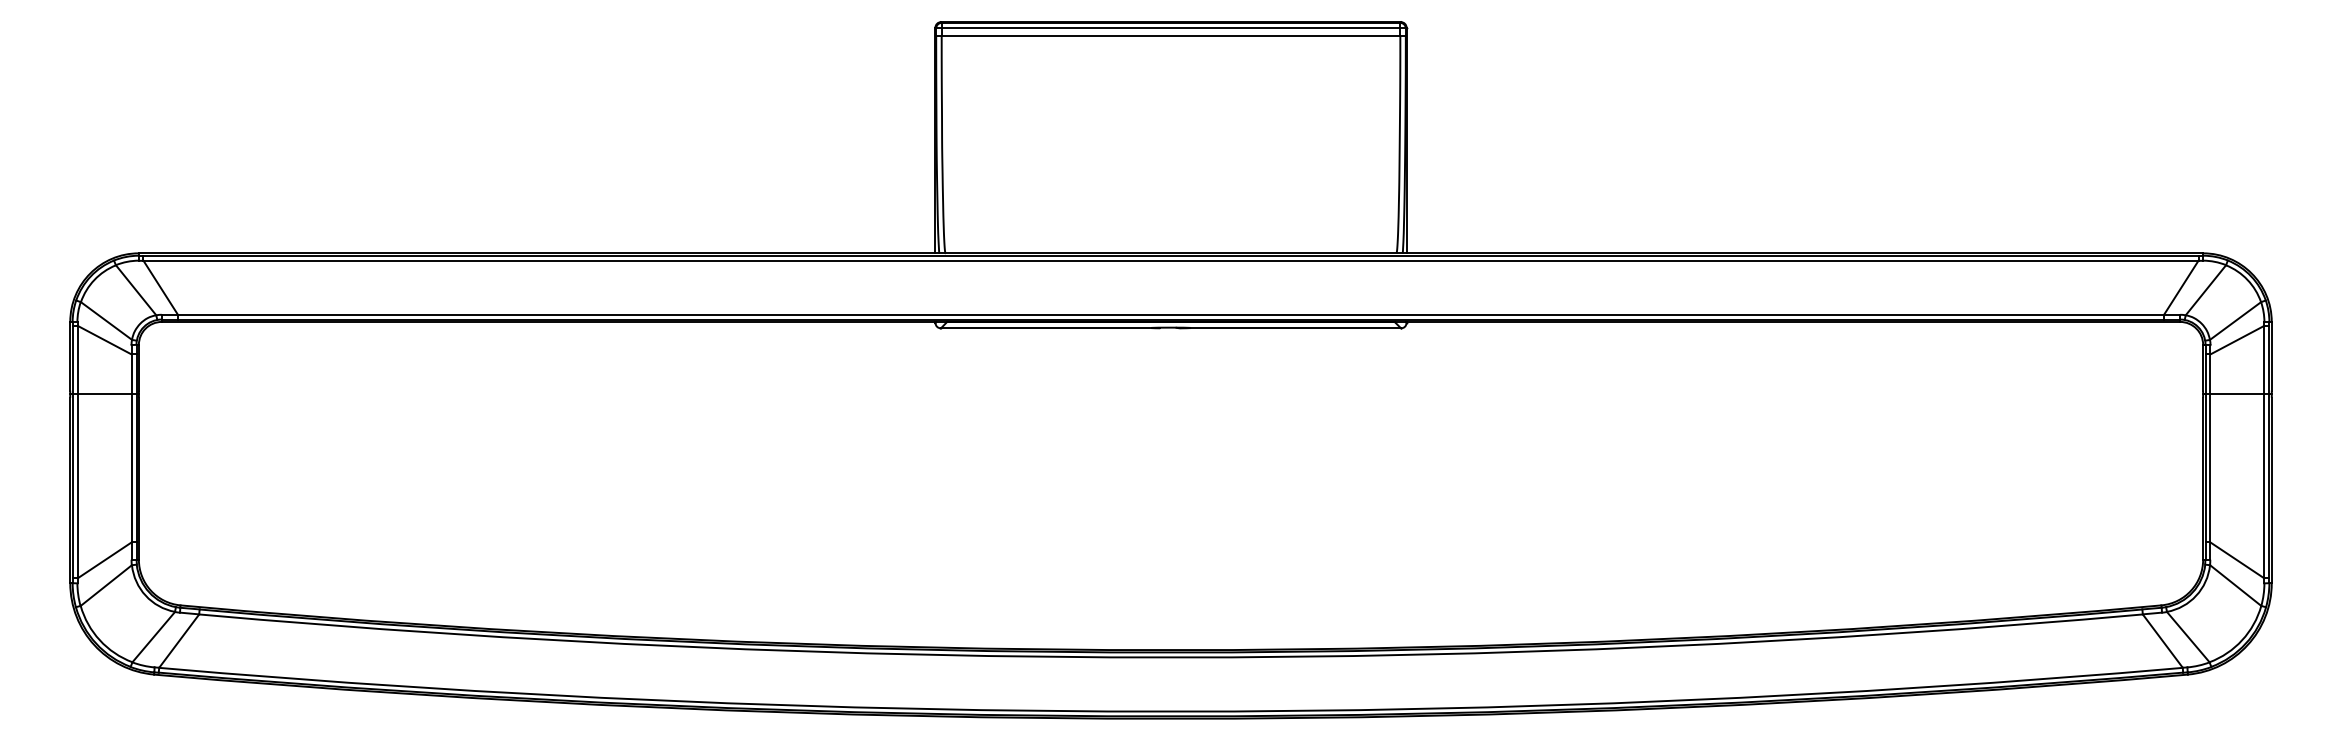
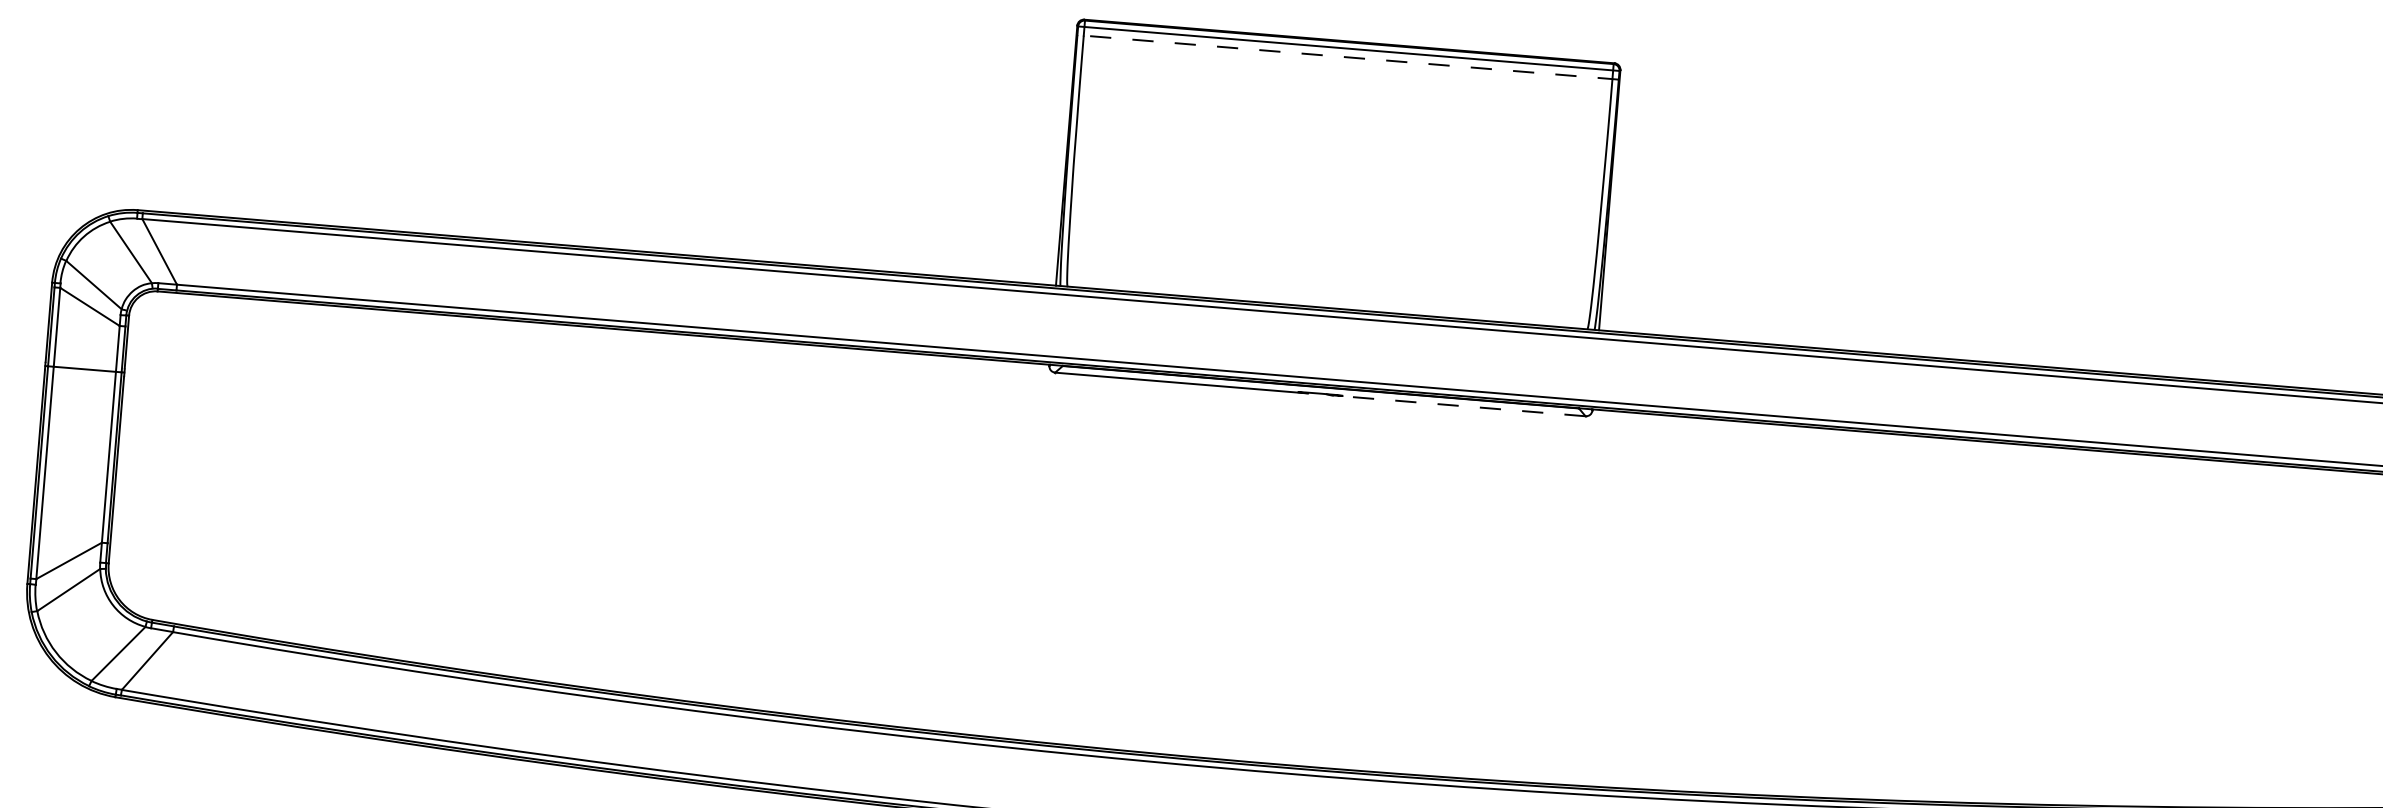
line: (1171, 35) -> (1348, 56), solid -> dashed
line: (1291, 328) -> (1459, 406), solid -> dashed

